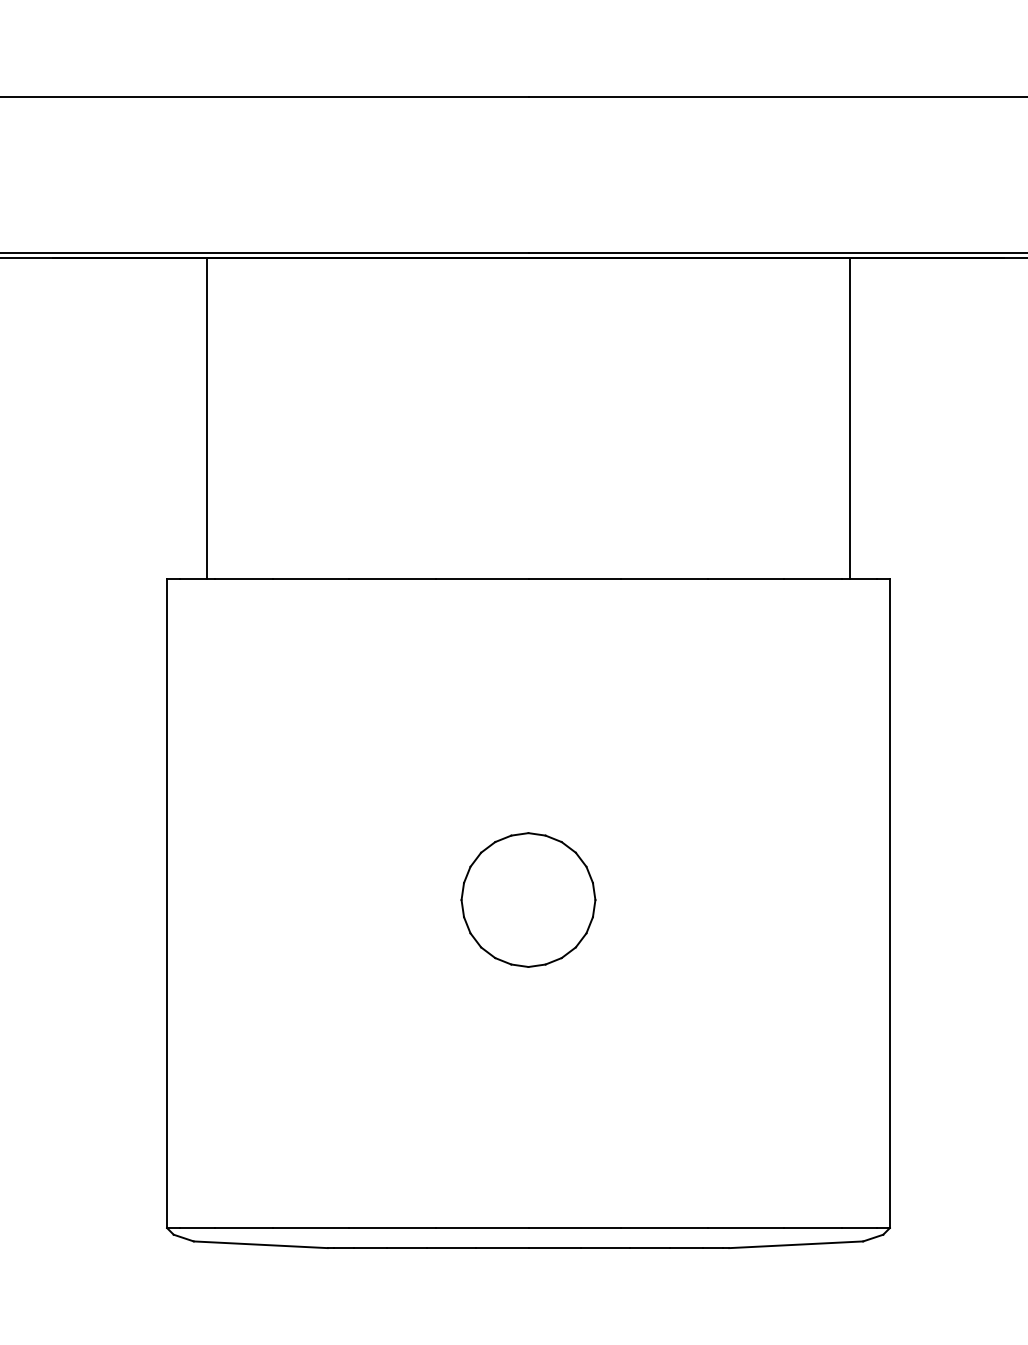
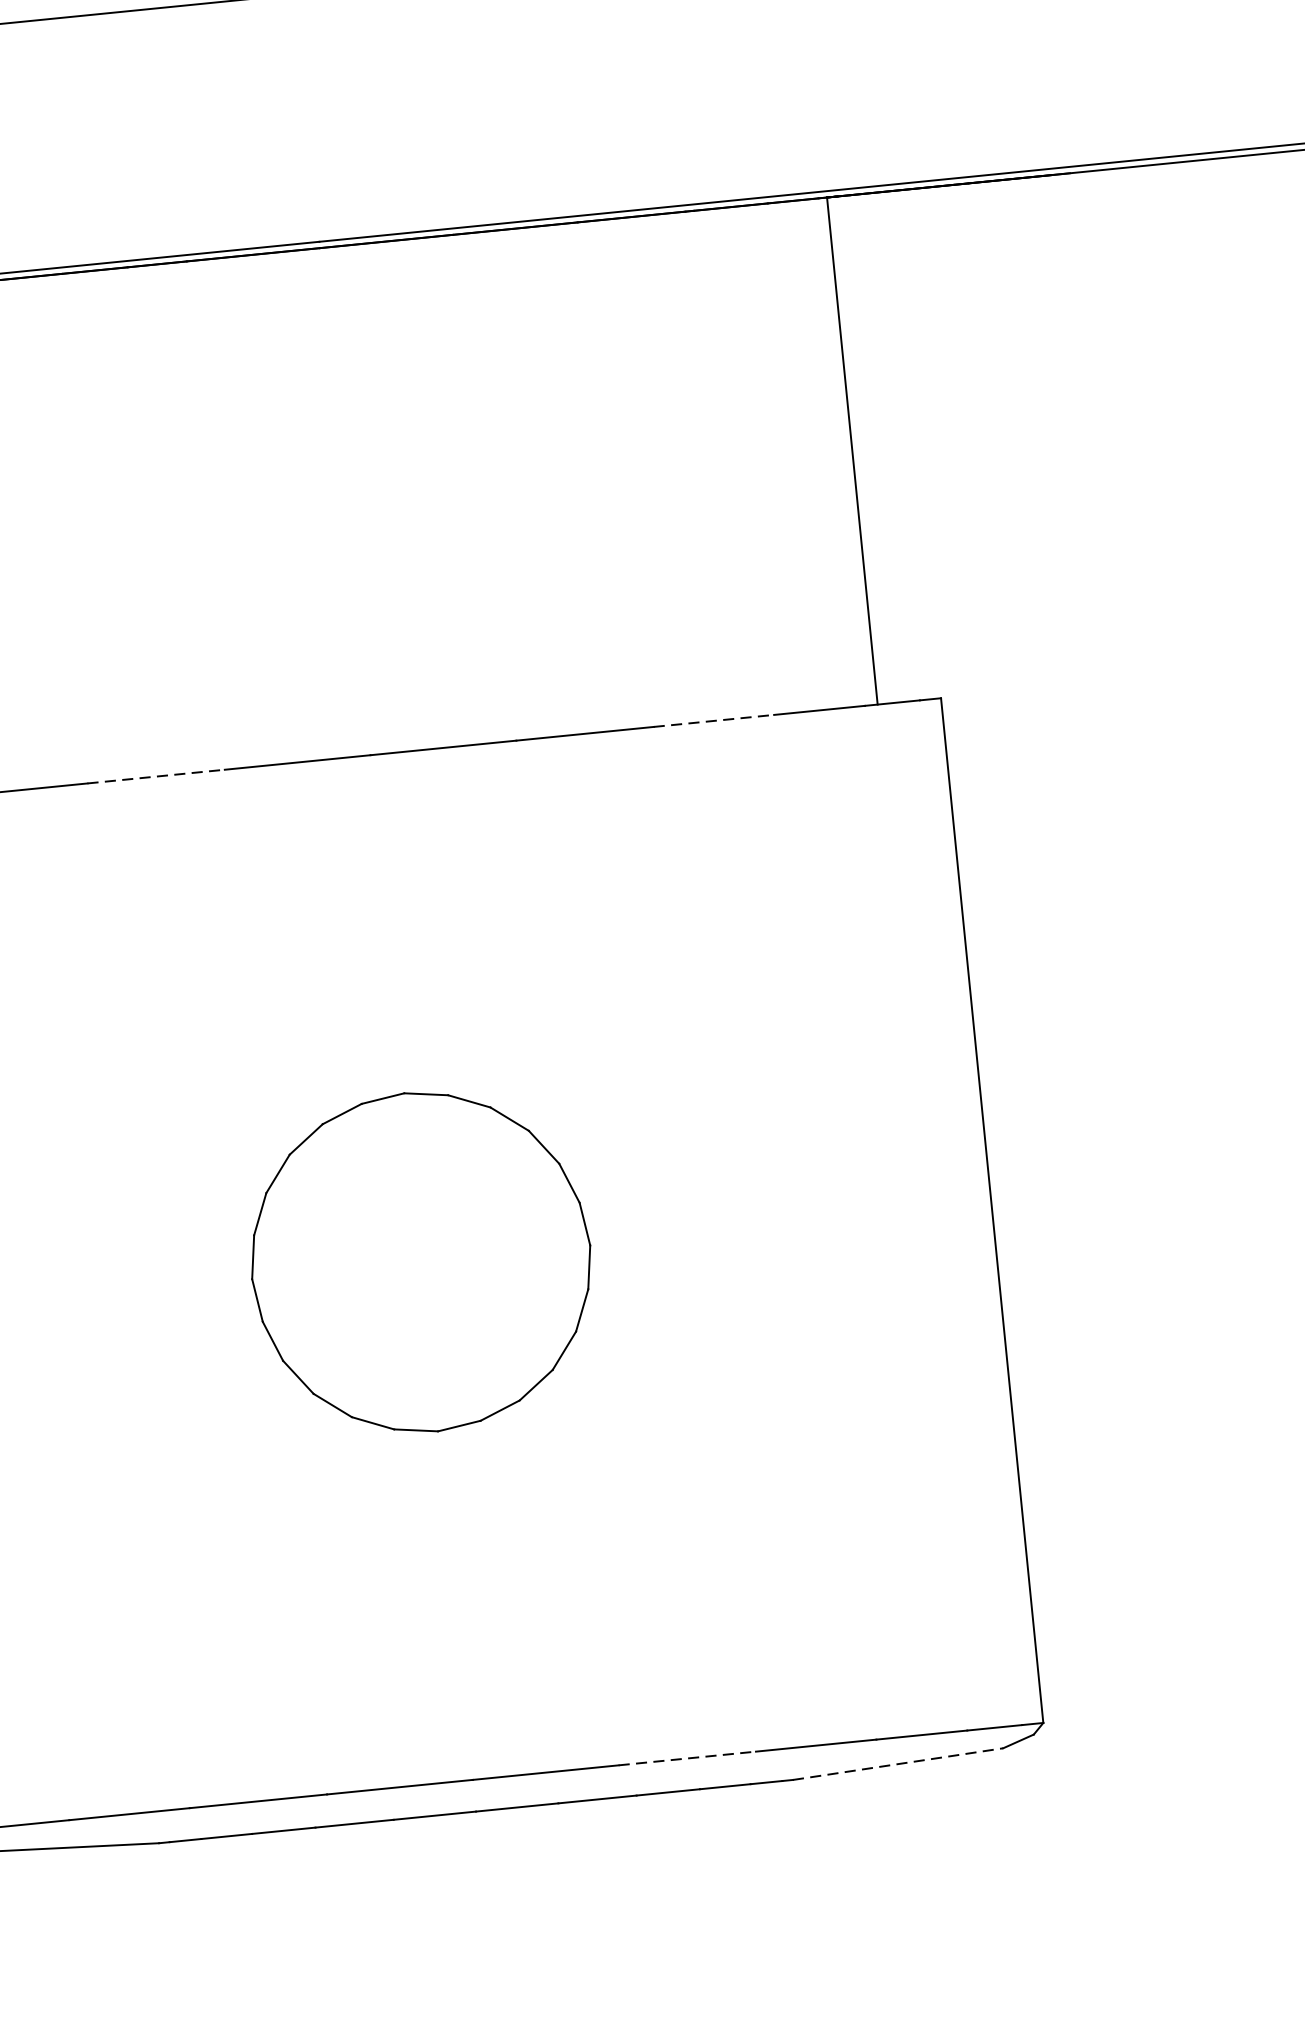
line: (392, 578) -> (155, 776), solid -> dashed
line: (746, 578) -> (714, 720), solid -> dashed
part: (528, 899) -> (421, 1261), size x1.6
line: (664, 1228) -> (687, 1759), solid -> dashed
line: (796, 1244) -> (898, 1763), solid -> dashed

